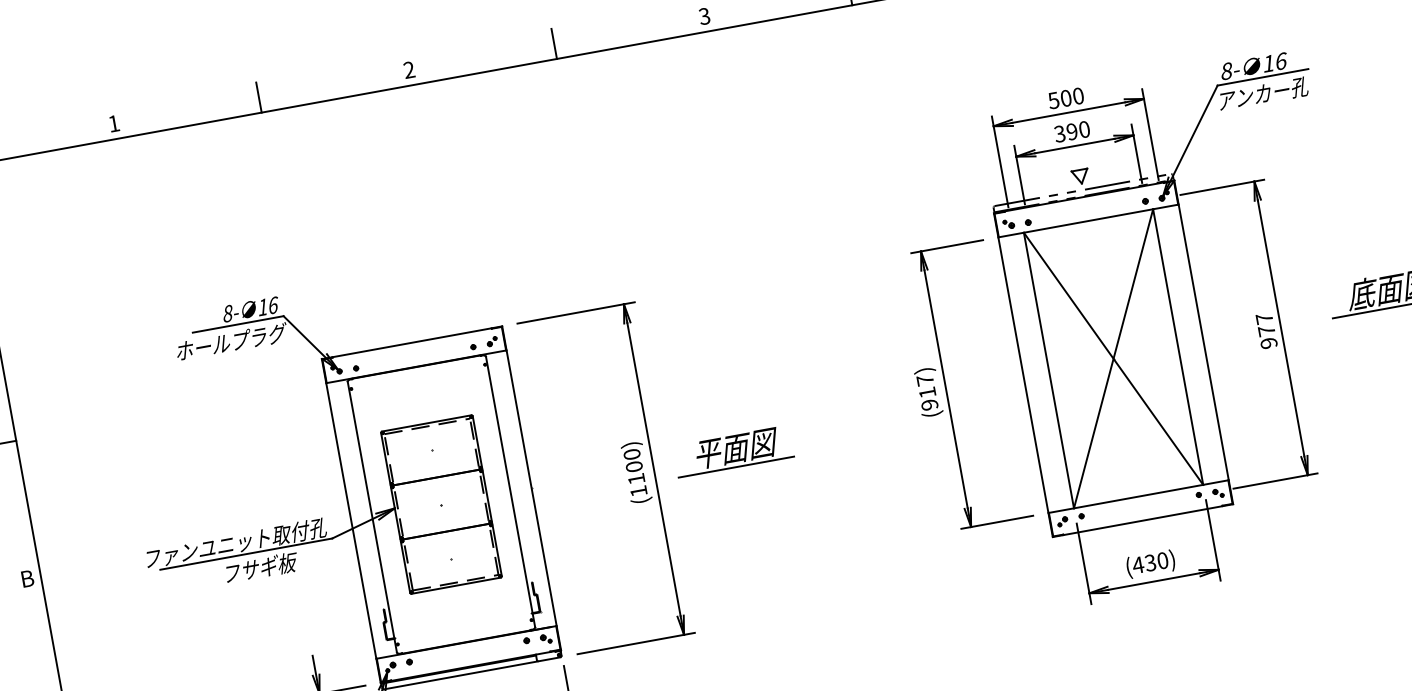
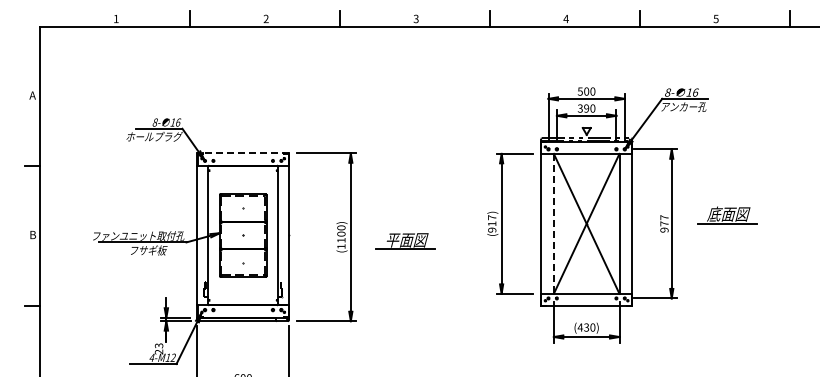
line: (412, 343) -> (243, 153), solid -> dashed
line: (1048, 369) -> (553, 223), solid -> dashed
part: (733, 451) -> (405, 241), moved

